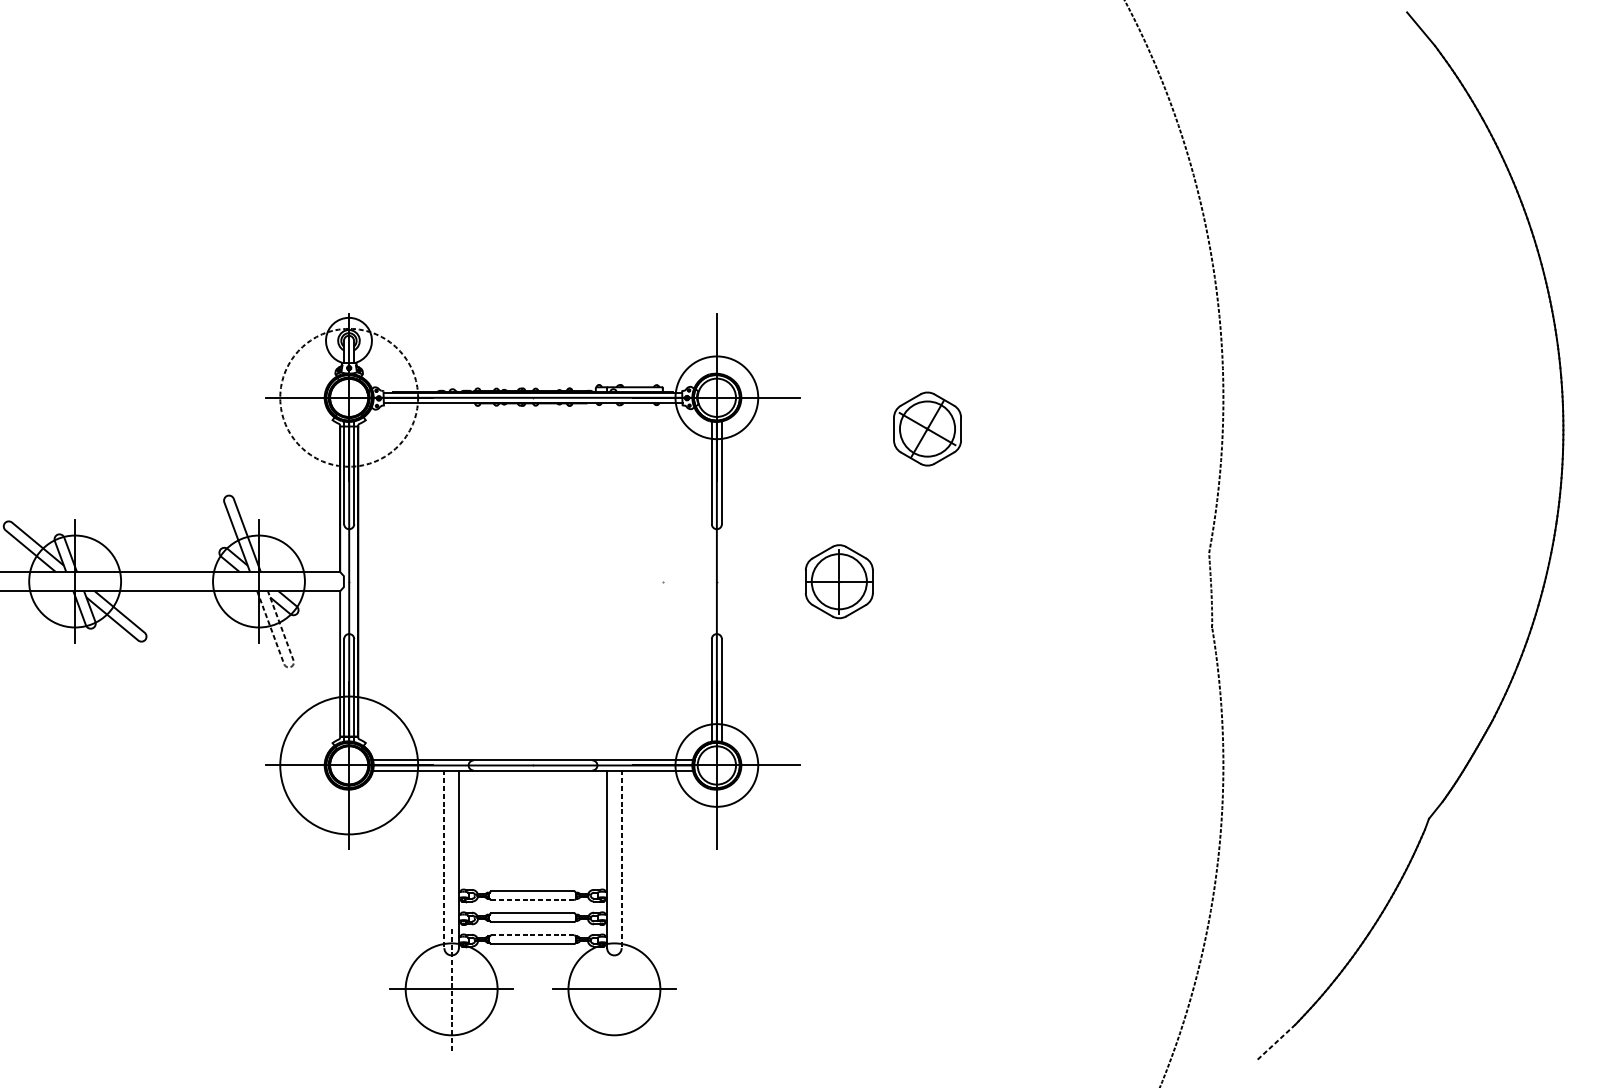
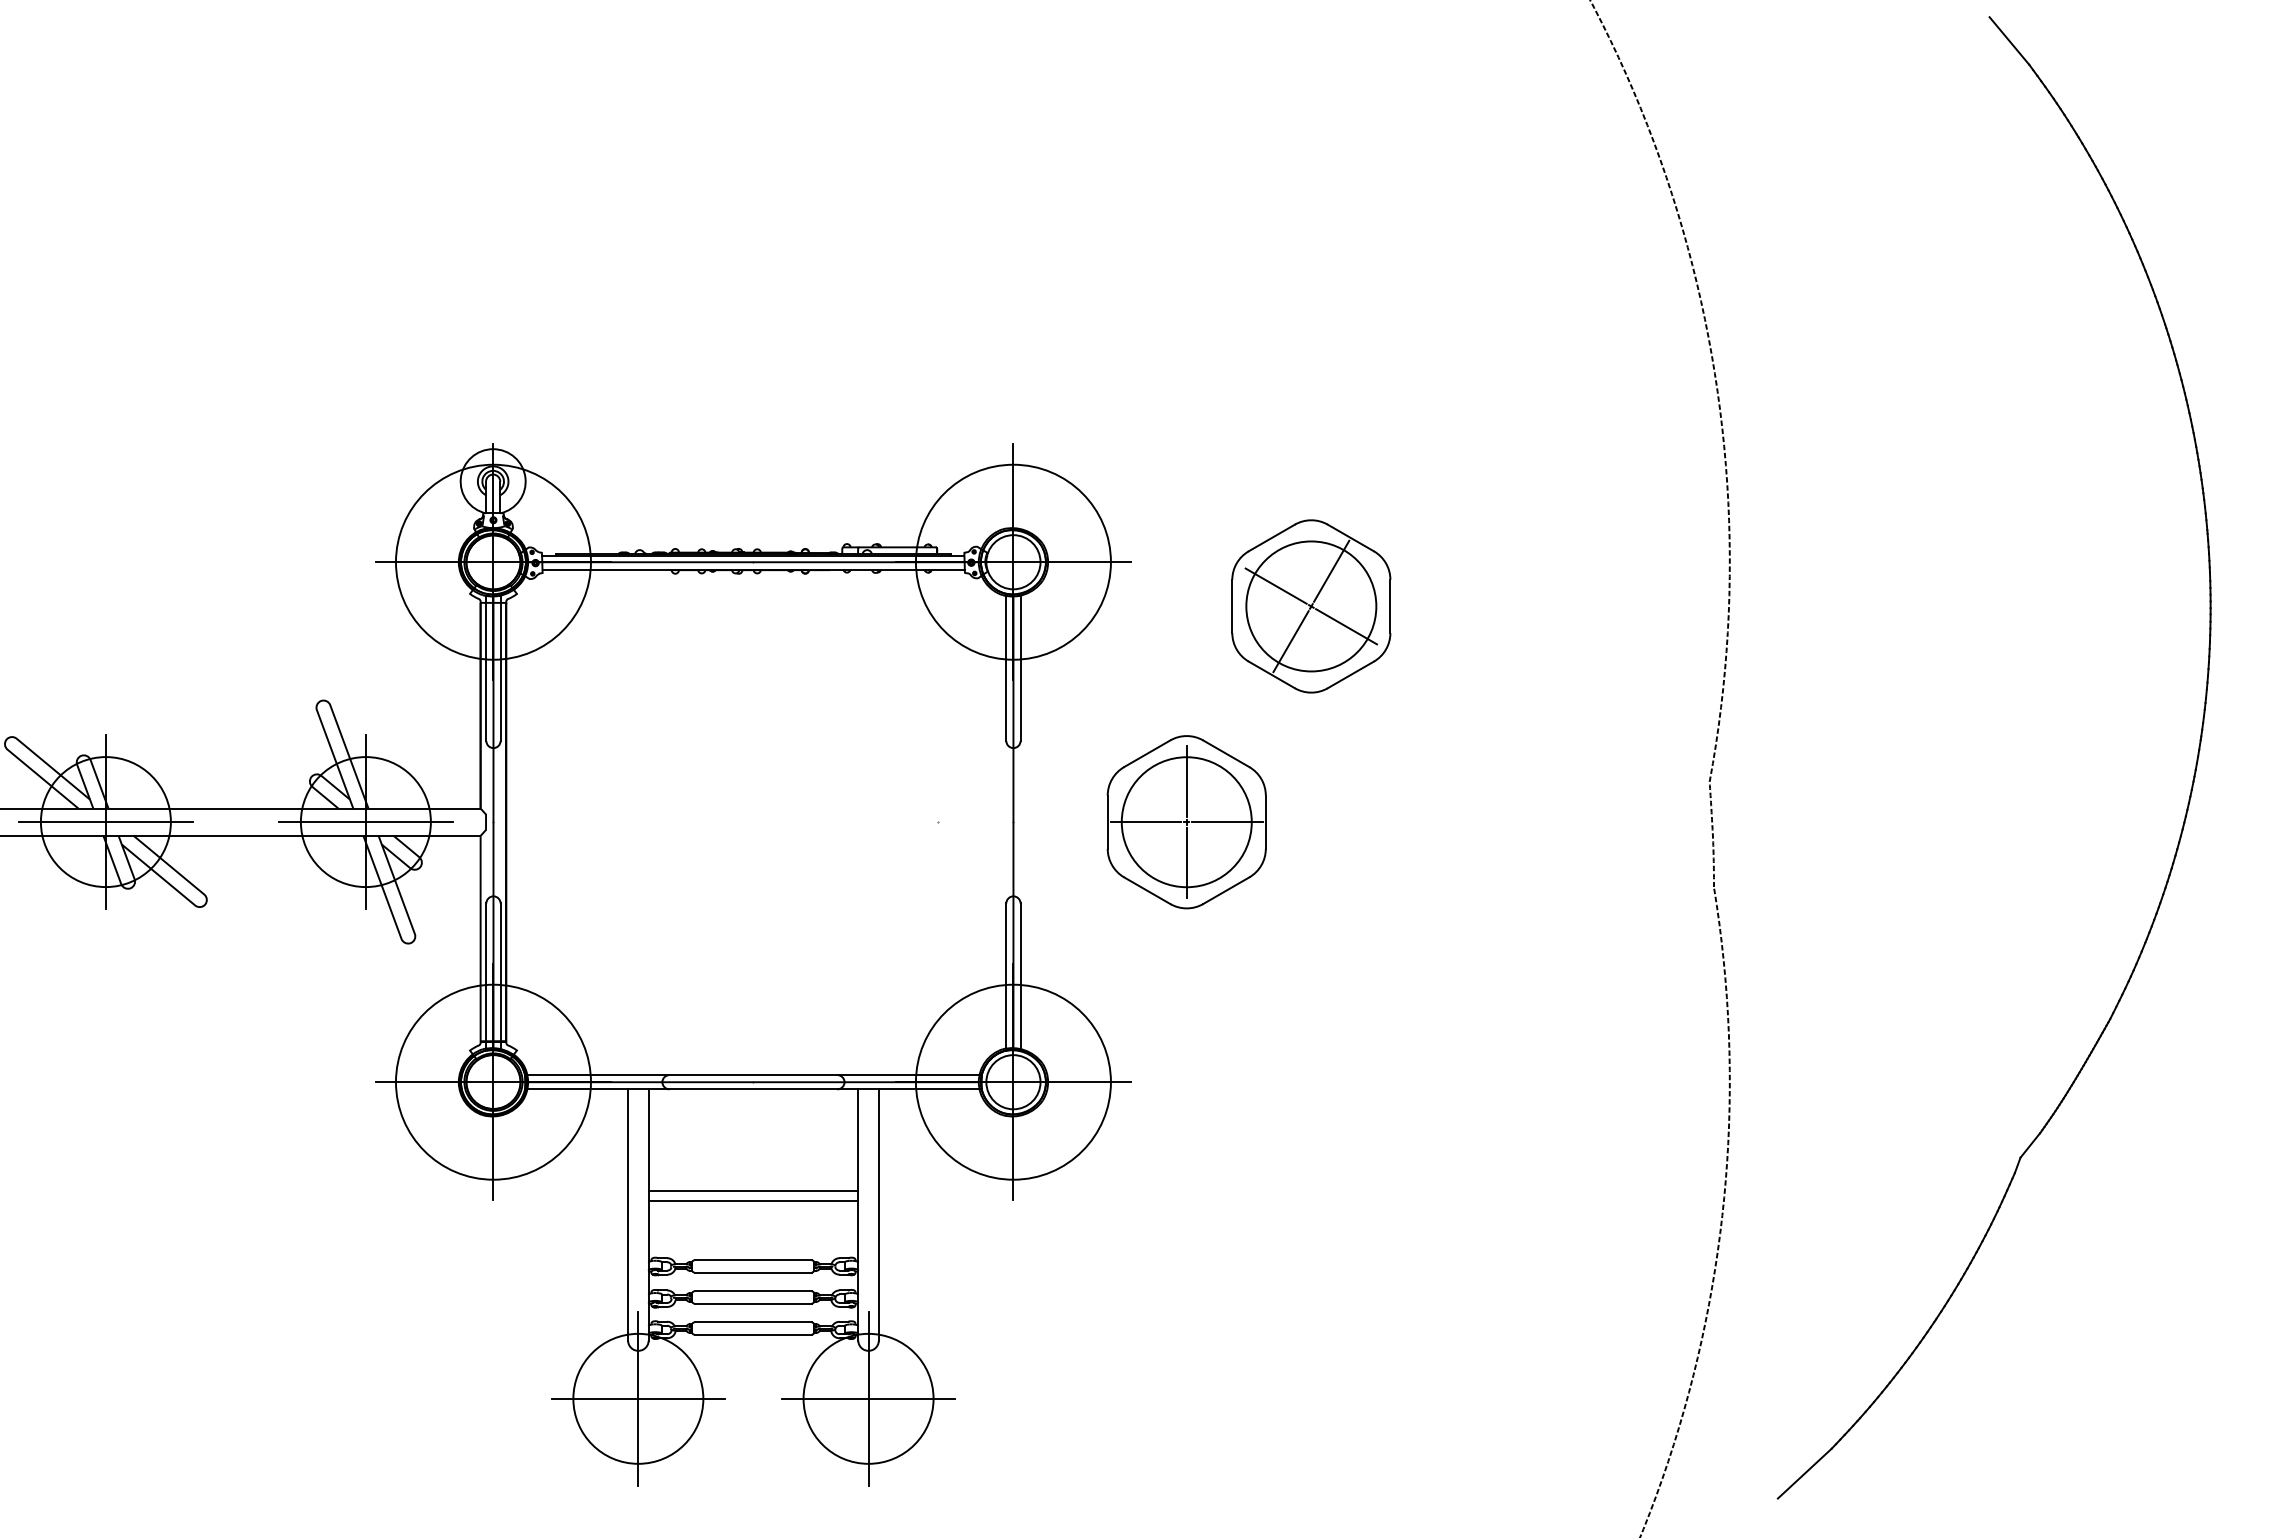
circle: (348, 397) -> (492, 561), dashed -> solid
circle: (716, 397) -> (1012, 561), size x1.67
part: (927, 429) -> (1311, 606), size x1.67
line: (74, 581) -> (105, 822), added
line: (258, 581) -> (365, 822), added
part: (839, 581) -> (1186, 822), size x1.67
line: (289, 667) -> (408, 943), dashed -> solid
circle: (716, 764) -> (1012, 1081), size x1.67
line: (533, 842) -> (753, 1190), added
line: (533, 849) -> (753, 1201), added
line: (444, 859) -> (628, 1214), dashed -> solid
line: (621, 859) -> (878, 1214), dashed -> solid
line: (533, 900) -> (753, 1272), dashed -> solid
line: (533, 935) -> (753, 1322), dashed -> solid
line: (451, 989) -> (638, 1398), dashed -> solid
line: (614, 989) -> (868, 1398), added
line: (1276, 1042) -> (1804, 1473), dashed -> solid

